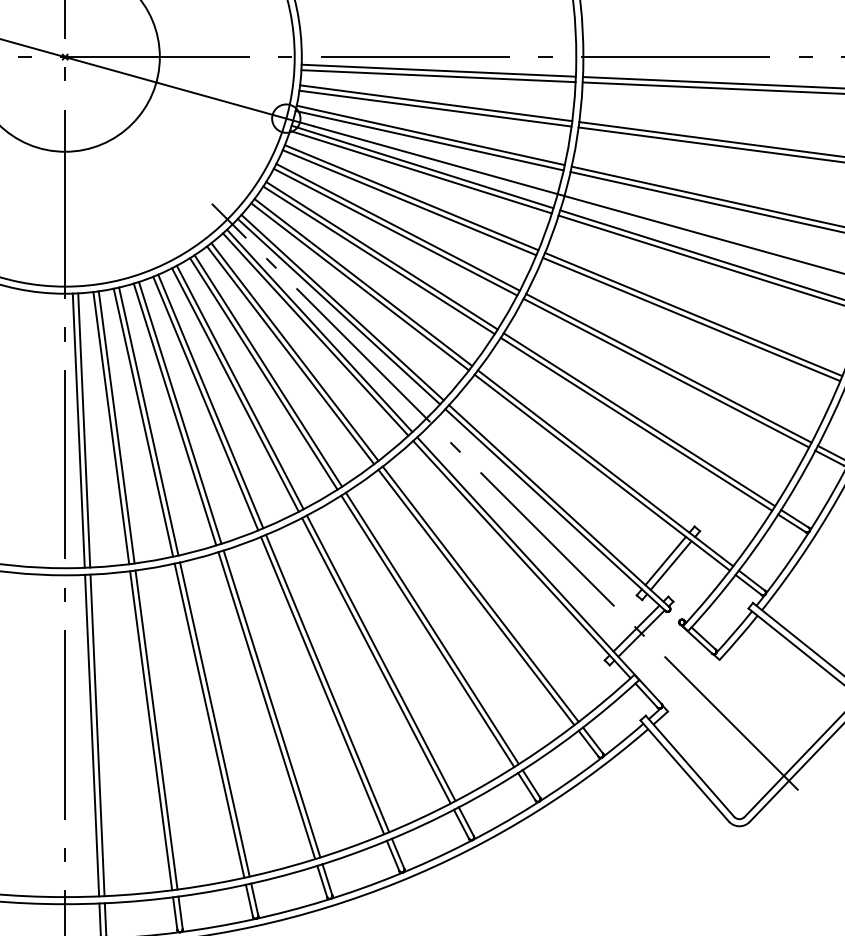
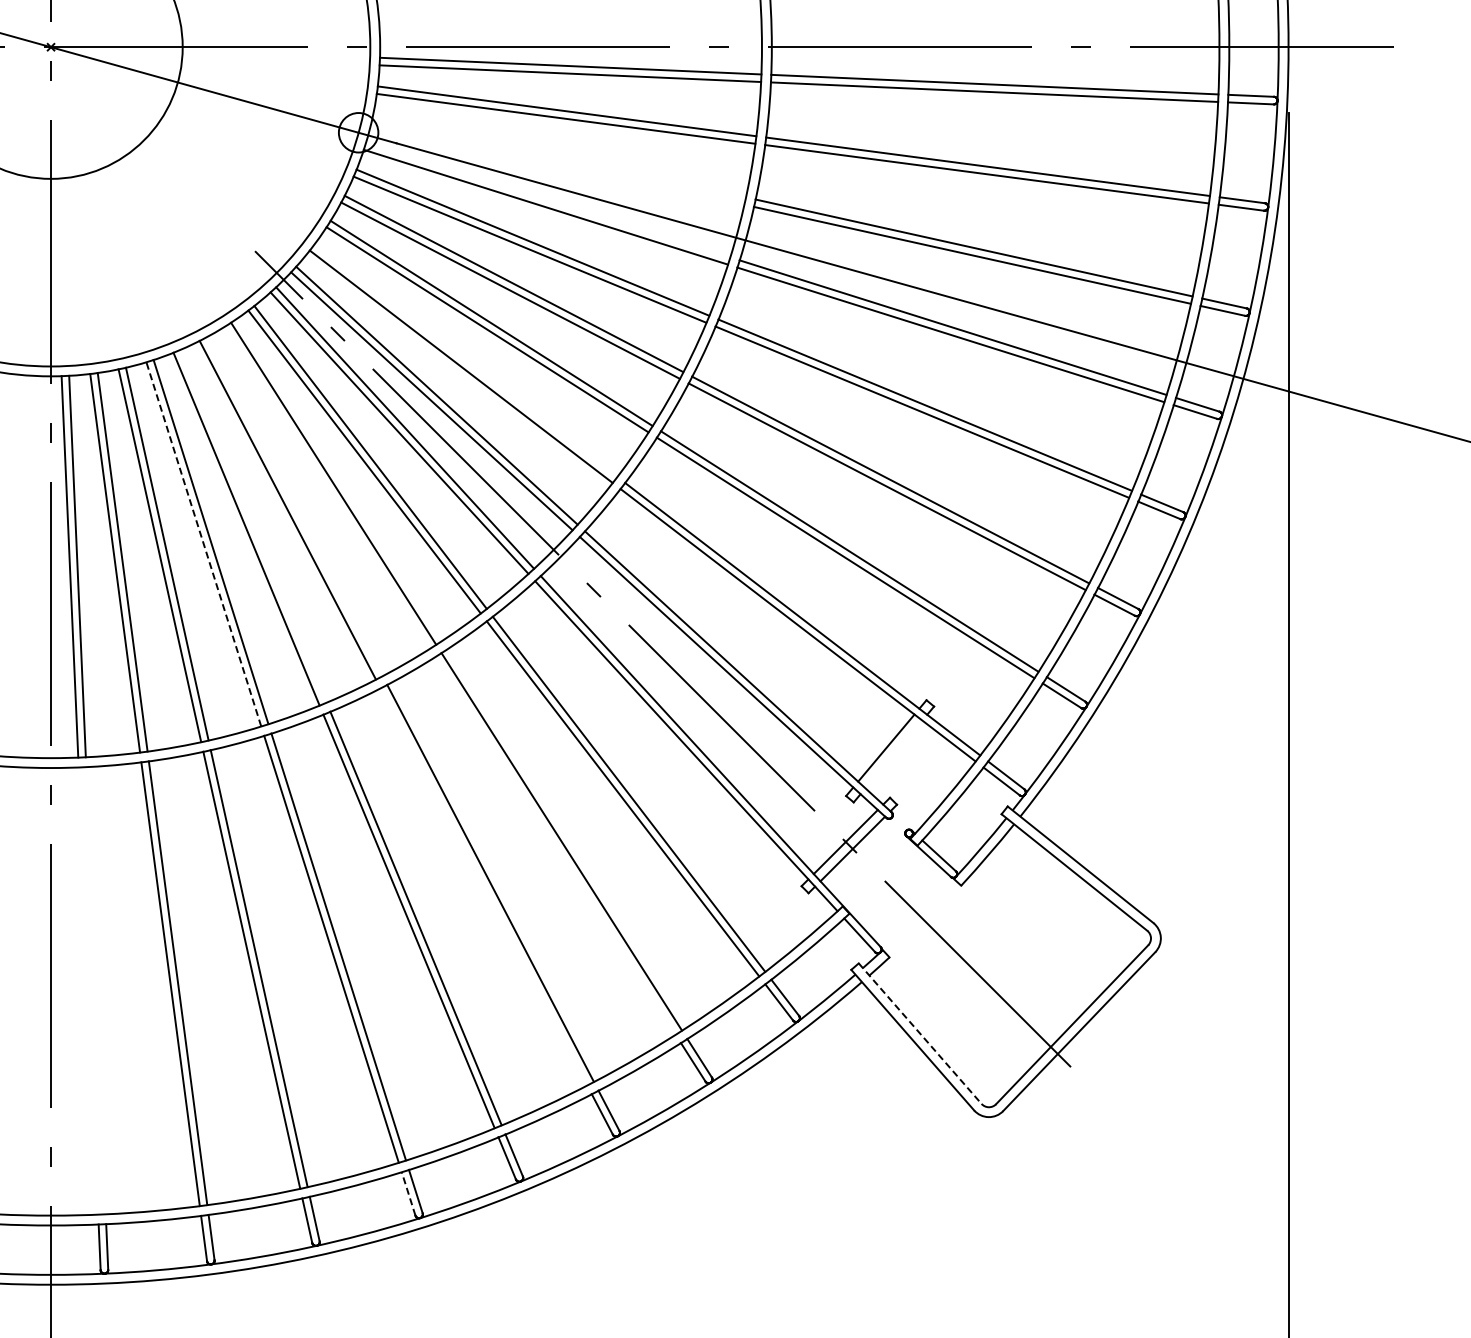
line: (430, 134) -> (559, 155), removed
line: (429, 140) -> (557, 163), removed
line: (422, 166) -> (548, 199), removed
line: (363, 282) -> (465, 360), removed
line: (263, 373) -> (326, 487), removed
line: (240, 387) -> (294, 506), removed
line: (210, 400) -> (253, 525), removed
line: (174, 414) -> (203, 544), solid -> dashed
line: (670, 565) -> (893, 754), removed
line: (427, 631) -> (555, 845), removed
line: (376, 660) -> (483, 886), removed
line: (92, 735) -> (88, 990), removed
line: (97, 735) -> (95, 990), removed
line: (690, 766) -> (920, 1034), solid -> dashed
line: (322, 881) -> (408, 1193), solid -> dashed

